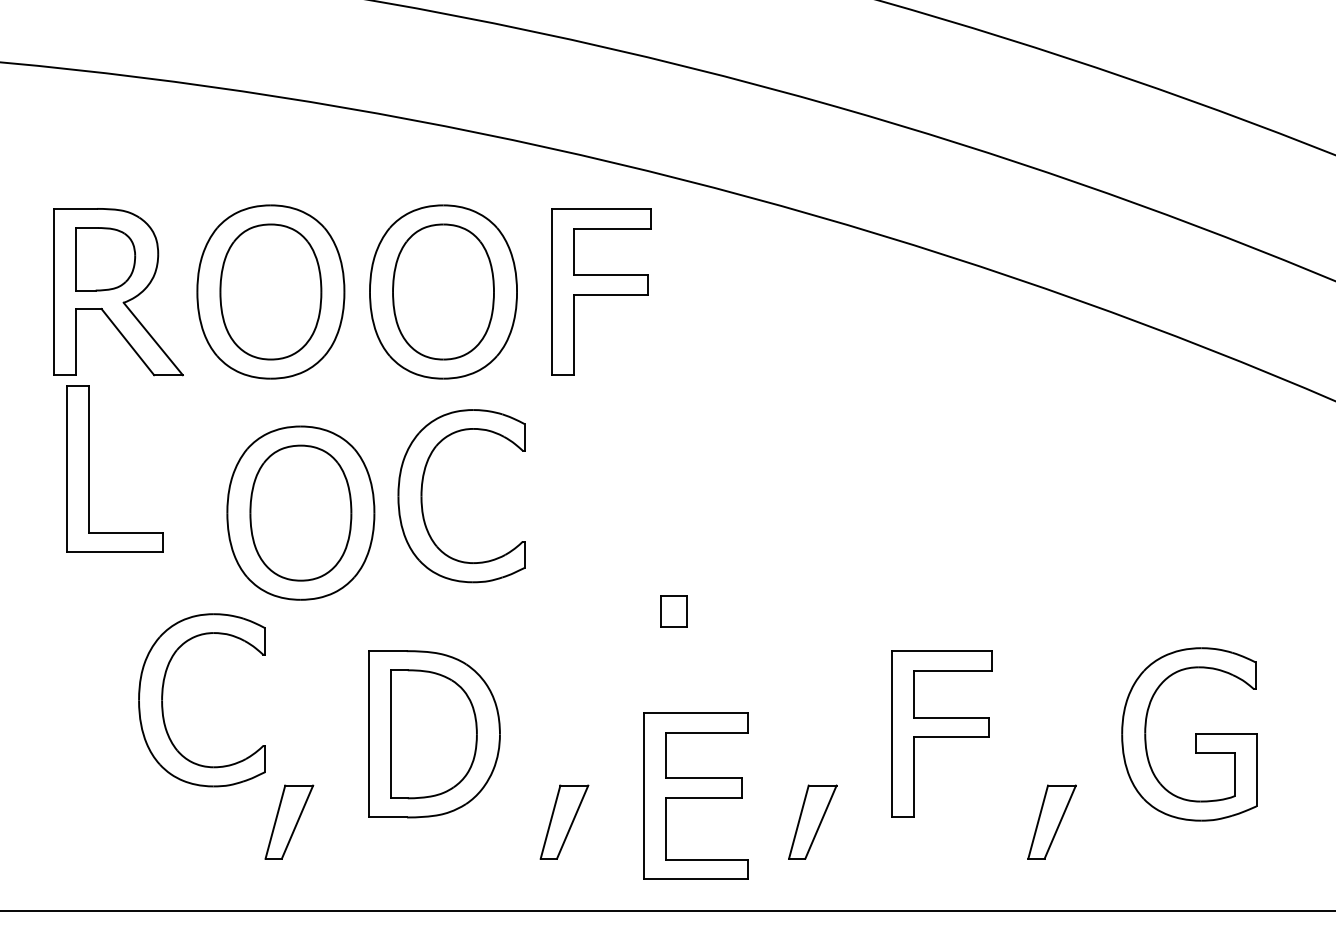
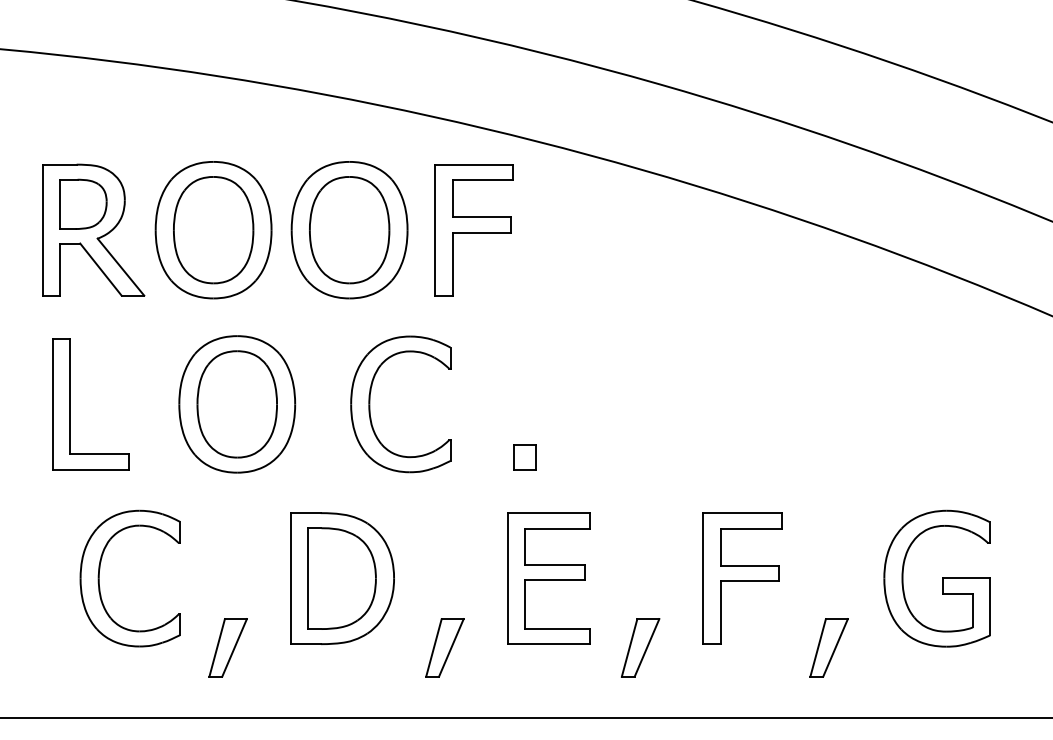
part: (89, 468) -> (70, 403), moved
part: (422, 496) -> (370, 404), moved
part: (673, 611) -> (524, 457), moved
part: (163, 704) -> (99, 581), moved
part: (695, 795) -> (548, 578), moved

